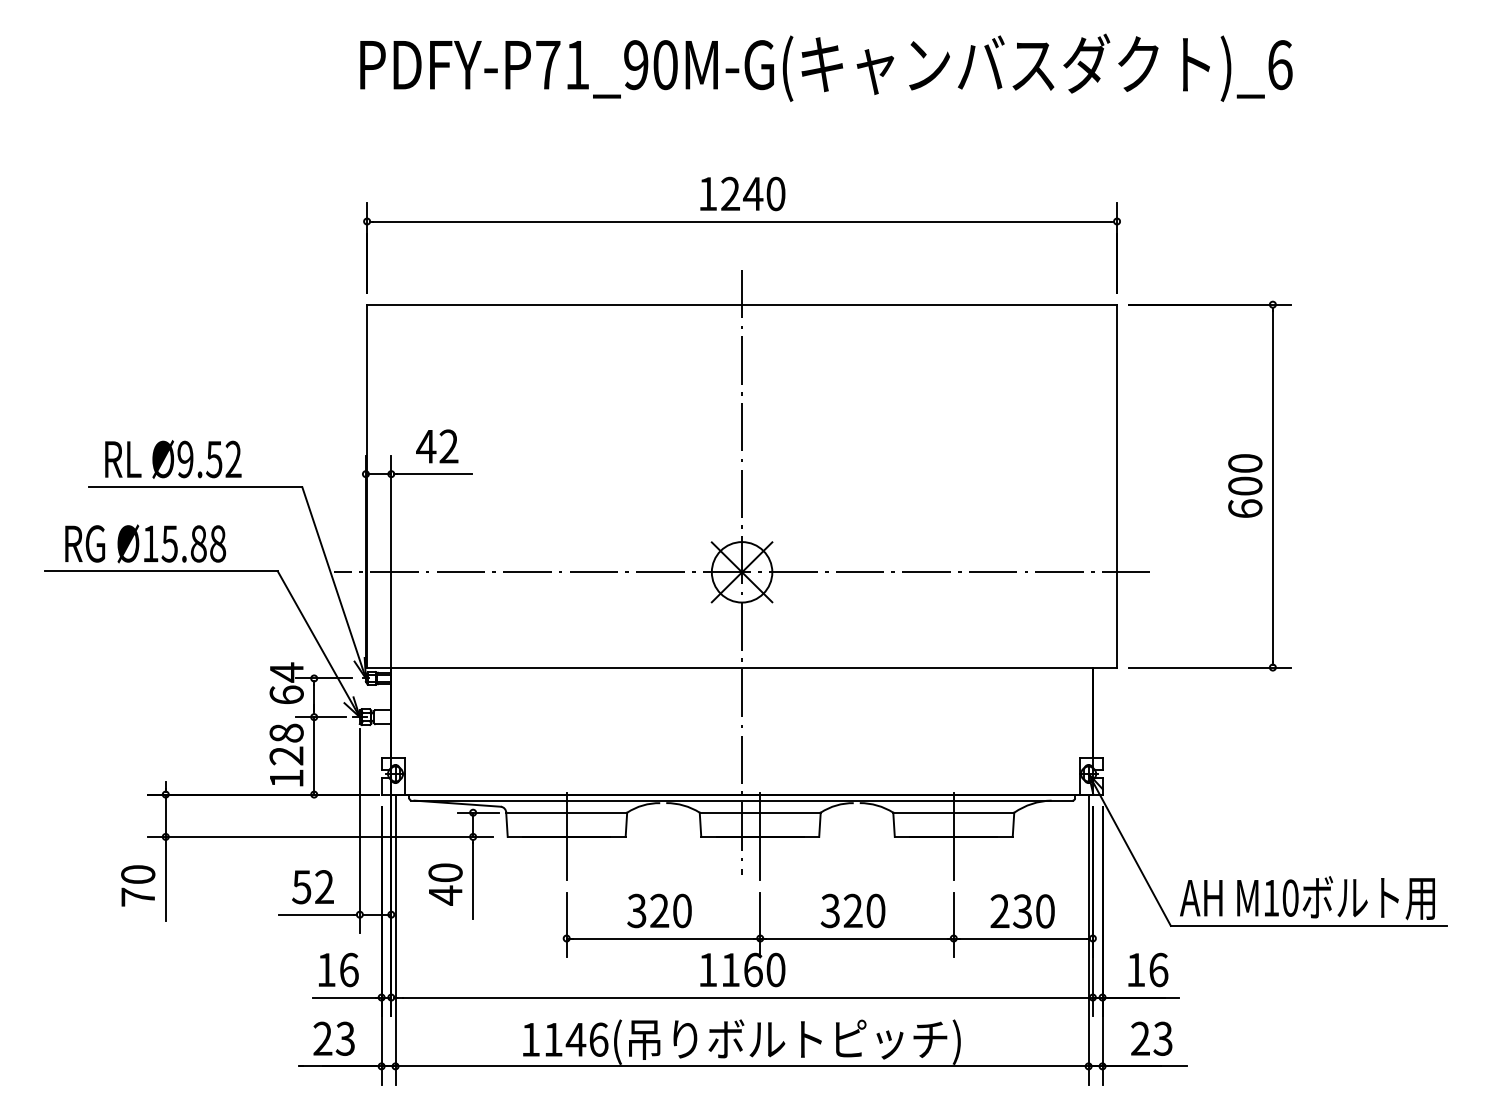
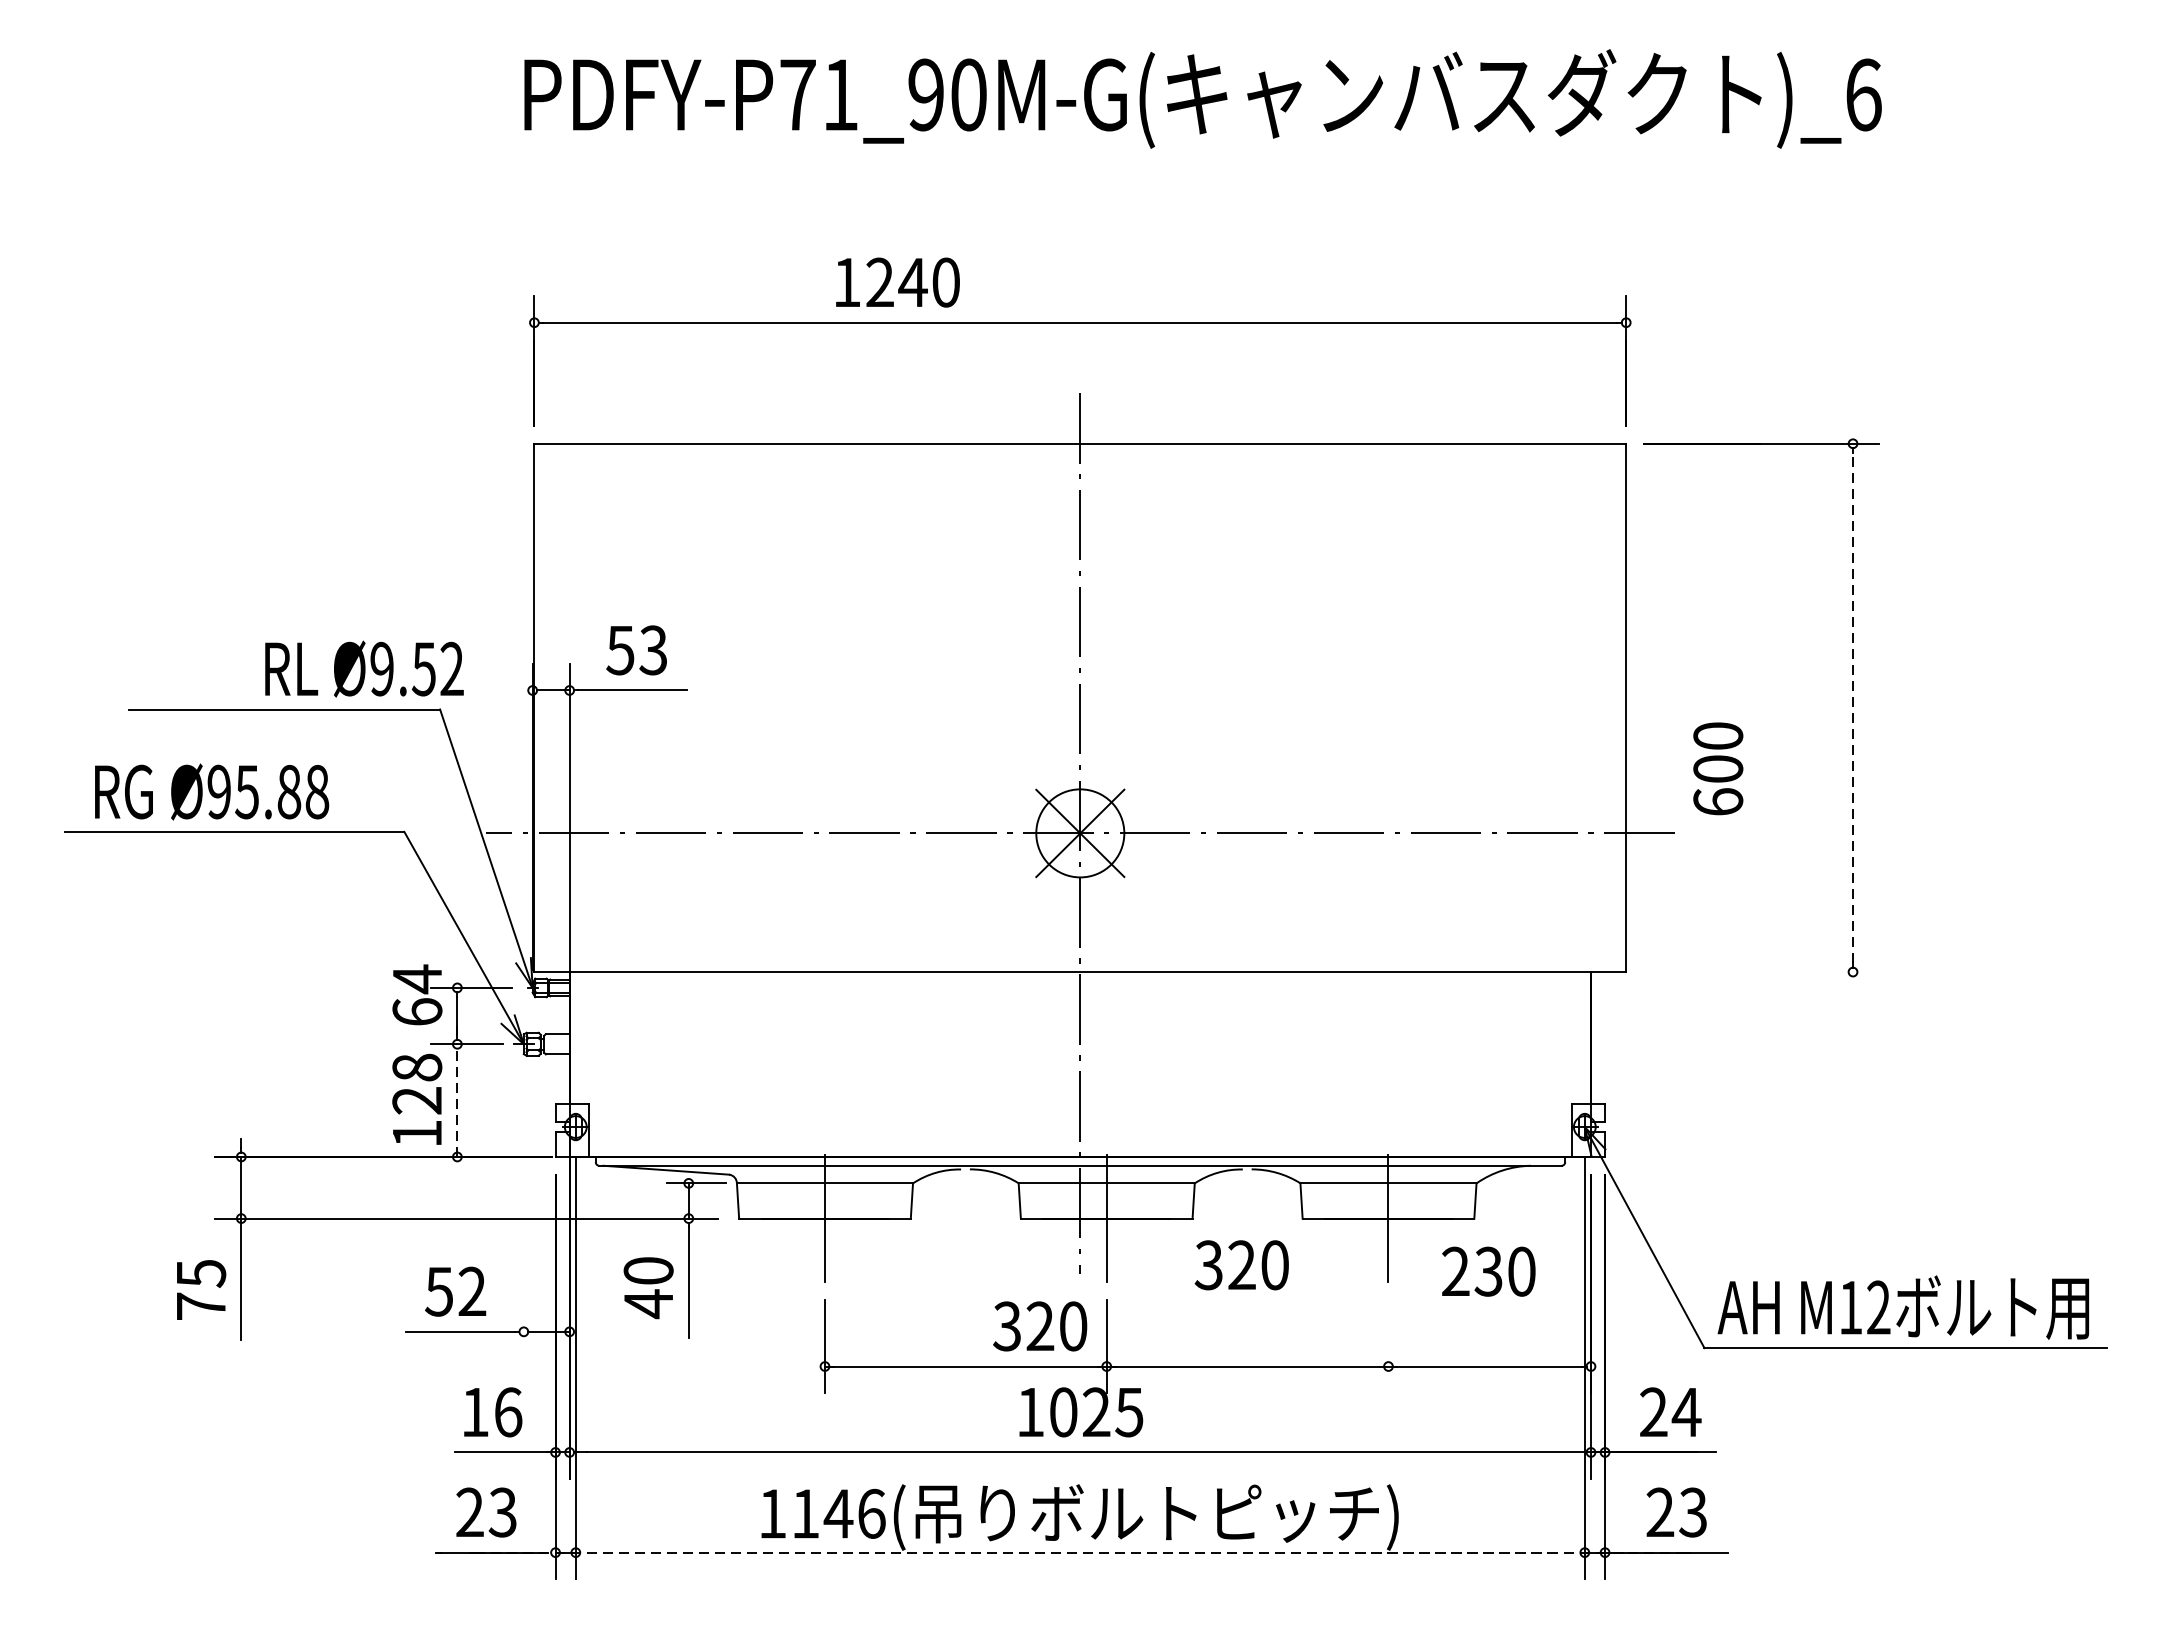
text: (742, 193) -> (897, 281), moved
text: (437, 446) -> (636, 650), 42 -> 53
text: (173, 459) -> (364, 669), moved
text: (1245, 485) -> (1718, 768), moved
line: (1272, 485) -> (1852, 706), solid -> dashed
text: (150, 543) -> (219, 791), Ø15.88 -> Ø95.88
line: (1210, 667) -> (1762, 971), removed
line: (314, 755) -> (457, 1100), solid -> dashed
line: (359, 830) -> (523, 1209), removed
text: (138, 874) -> (201, 1273), 70 -> 75
text: (1290, 897) -> (1878, 1306), M10 -> M12
text: (659, 910) -> (1040, 1325), moved
text: (852, 910) -> (1241, 1264), moved
text: (1022, 911) -> (1488, 1271), moved
line: (953, 924) -> (1388, 1346), removed
text: (753, 969) -> (1096, 1411), 1160 -> 1025
text: (1147, 969) -> (1670, 1411), 16 -> 24
line: (742, 1066) -> (1080, 1552), solid -> dashed

